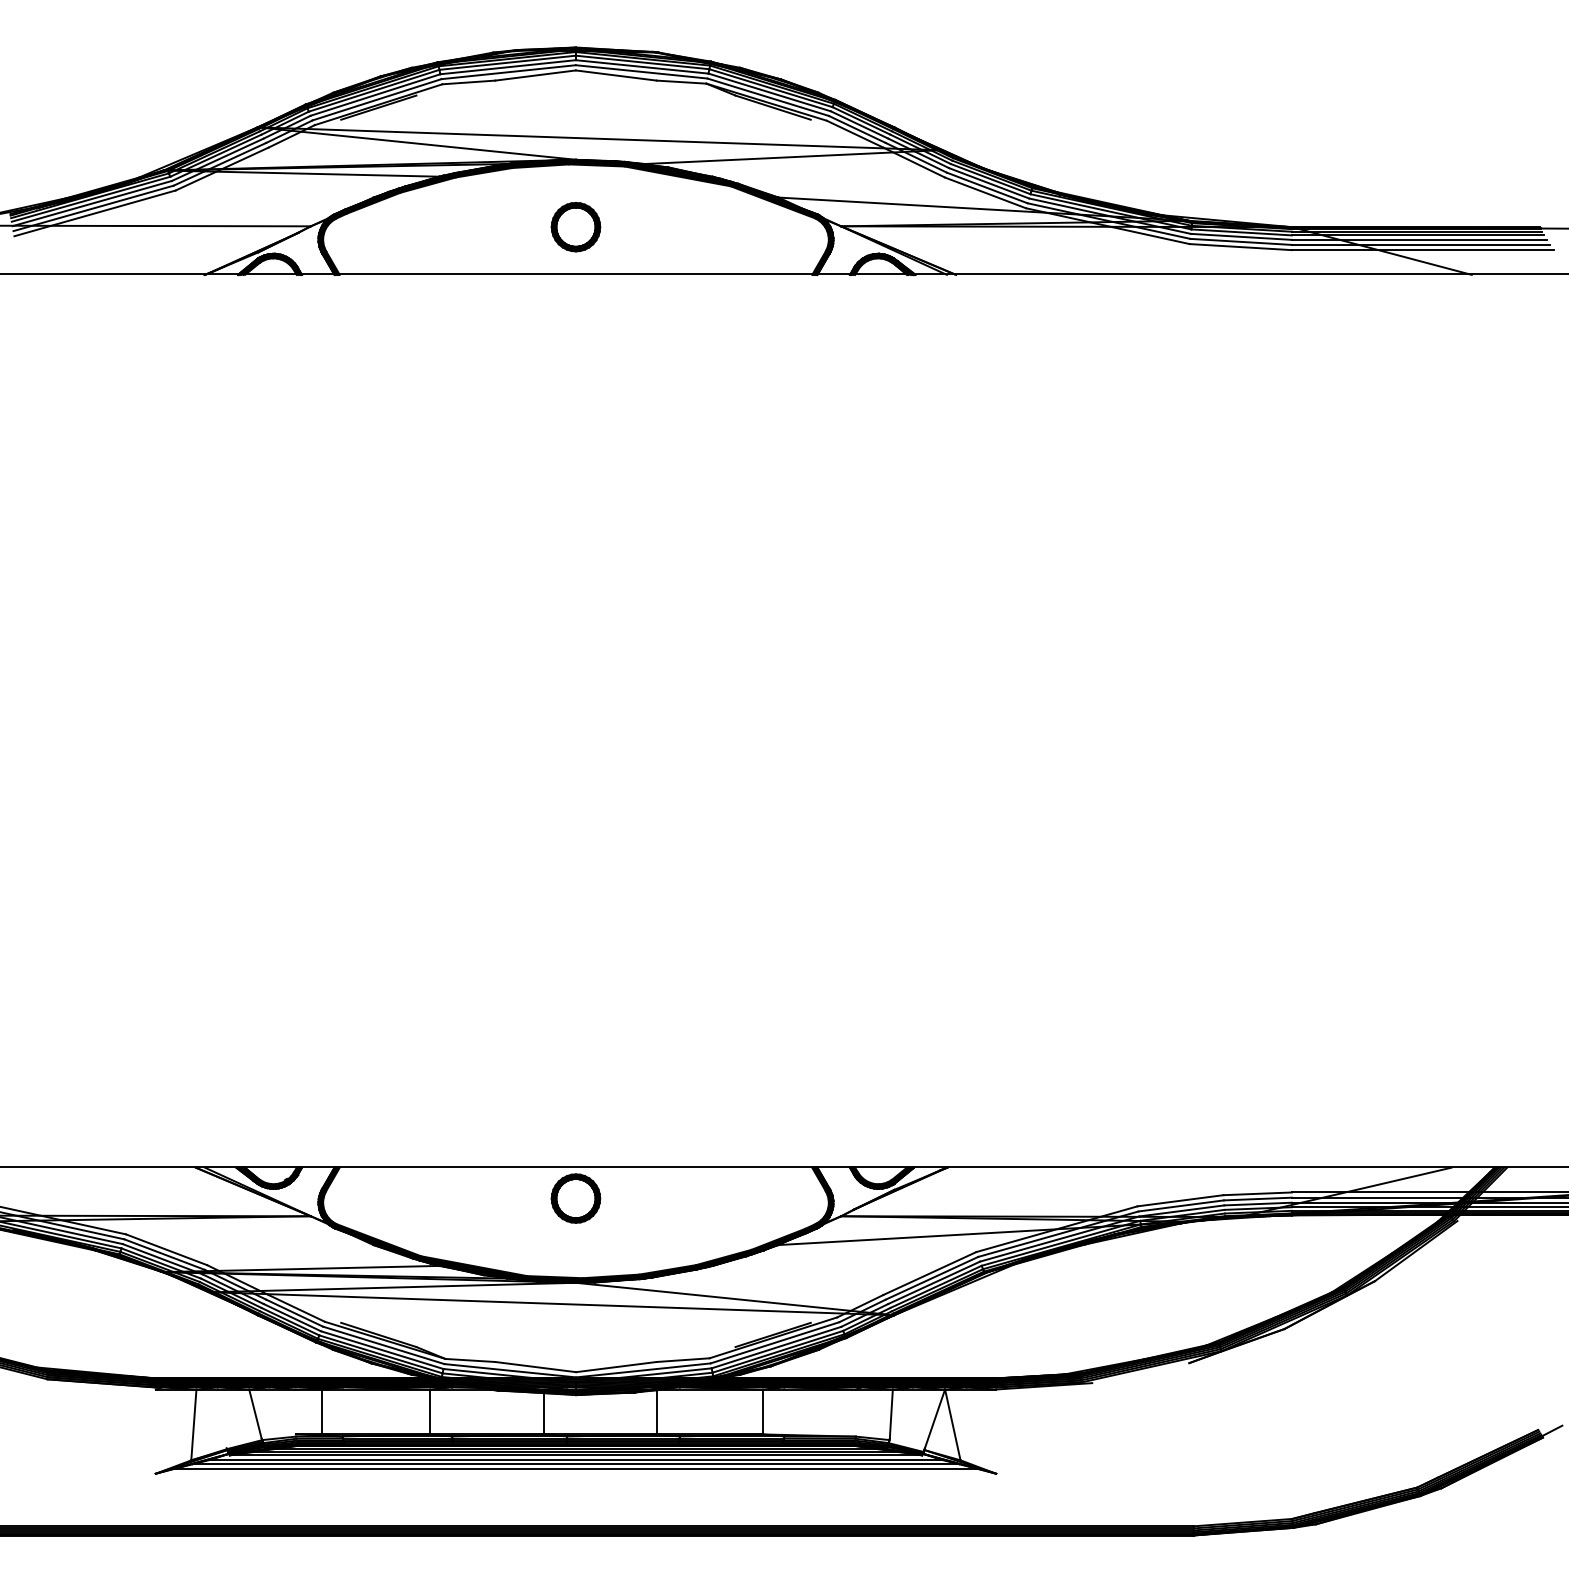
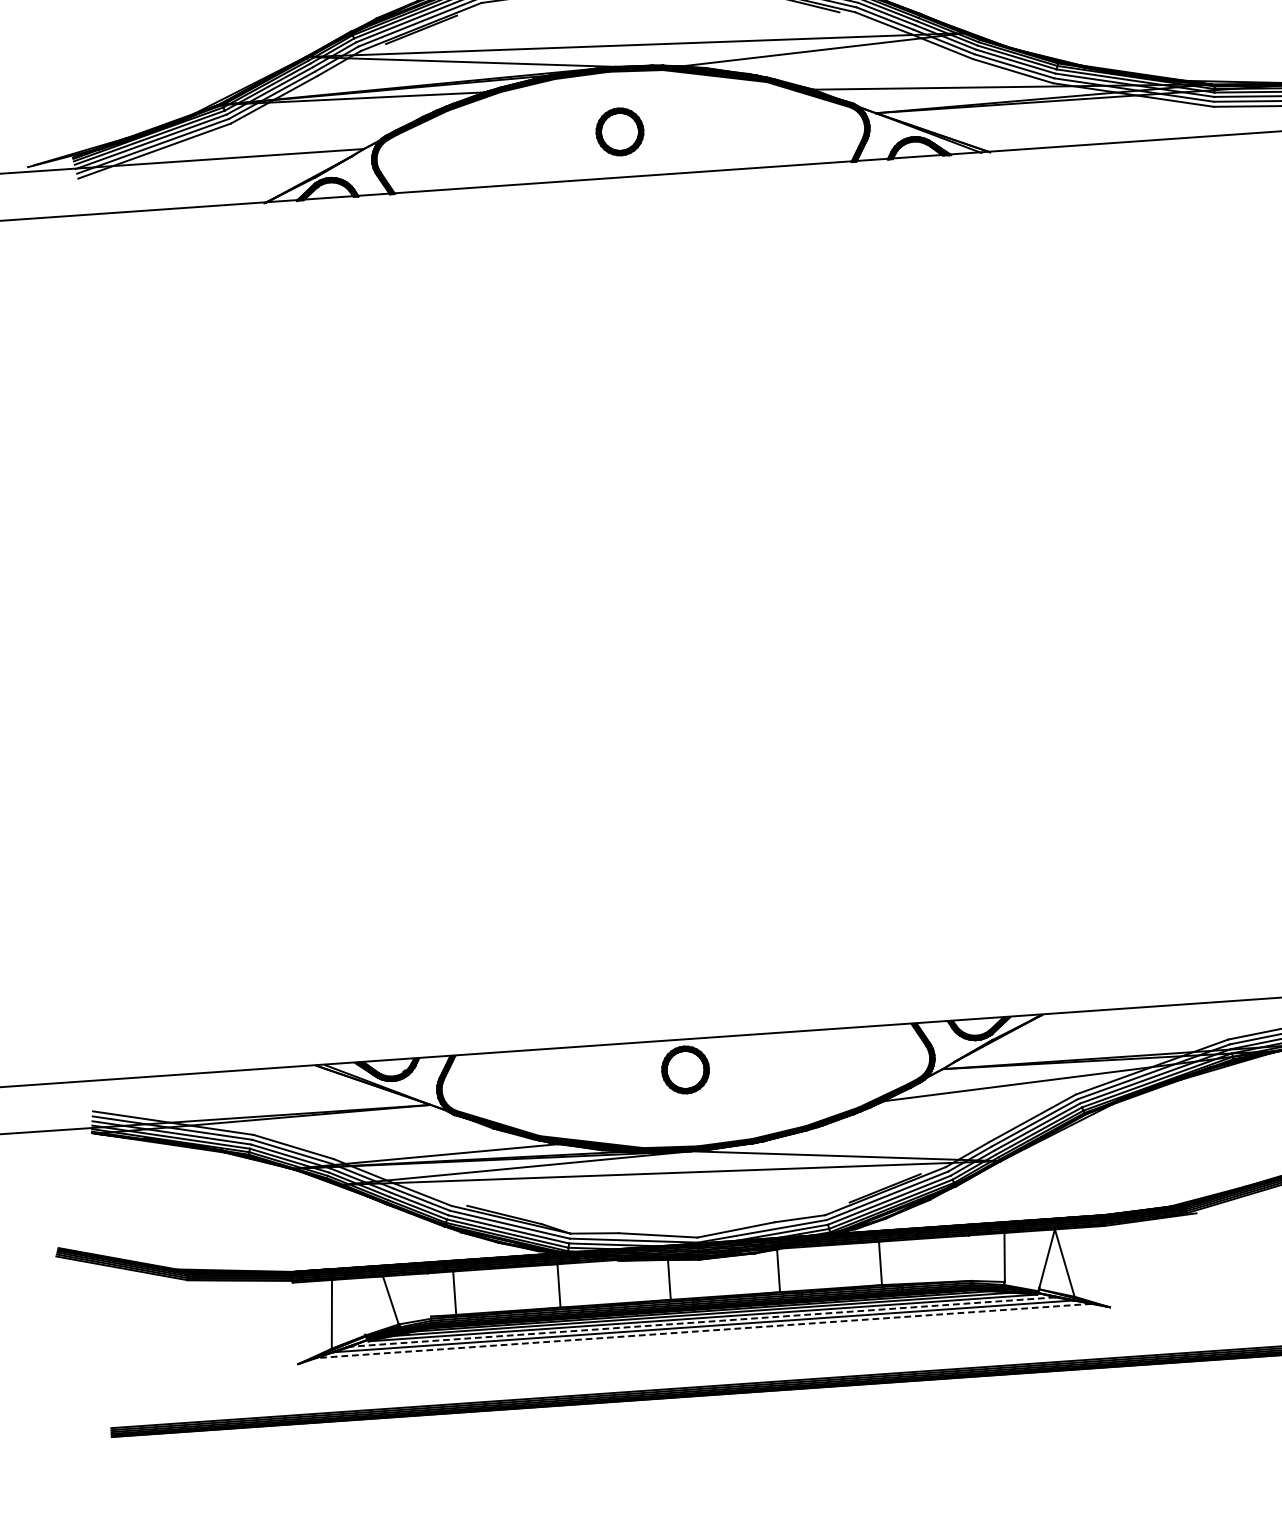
line: (575, 1459) -> (702, 1321), solid -> dashed
line: (575, 1468) -> (703, 1330), solid -> dashed

